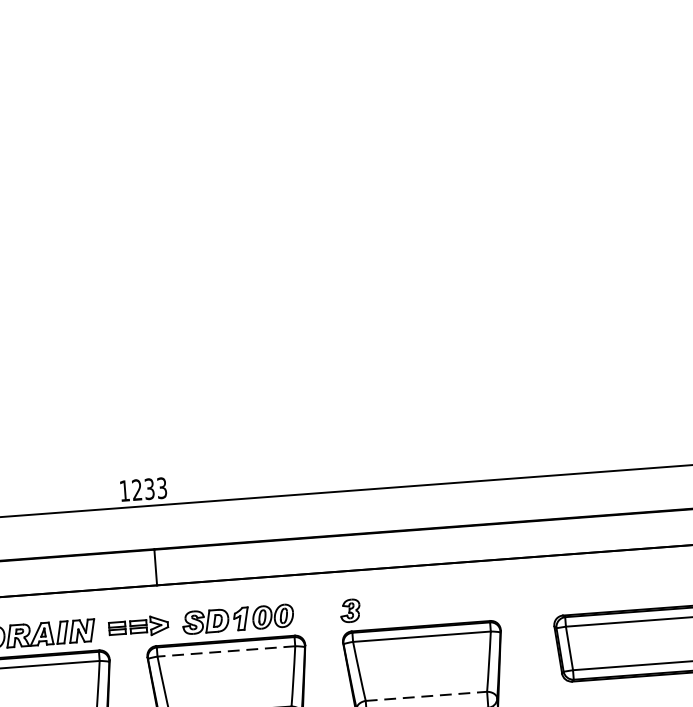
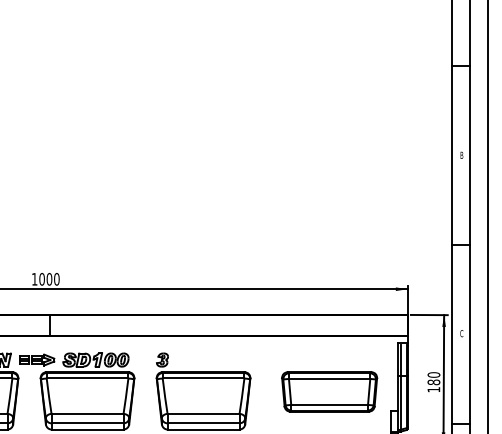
text: (149, 489) -> (49, 279), 1233 -> 1000
line: (226, 651) -> (87, 378), dashed -> solid
line: (426, 695) -> (203, 413), dashed -> solid

